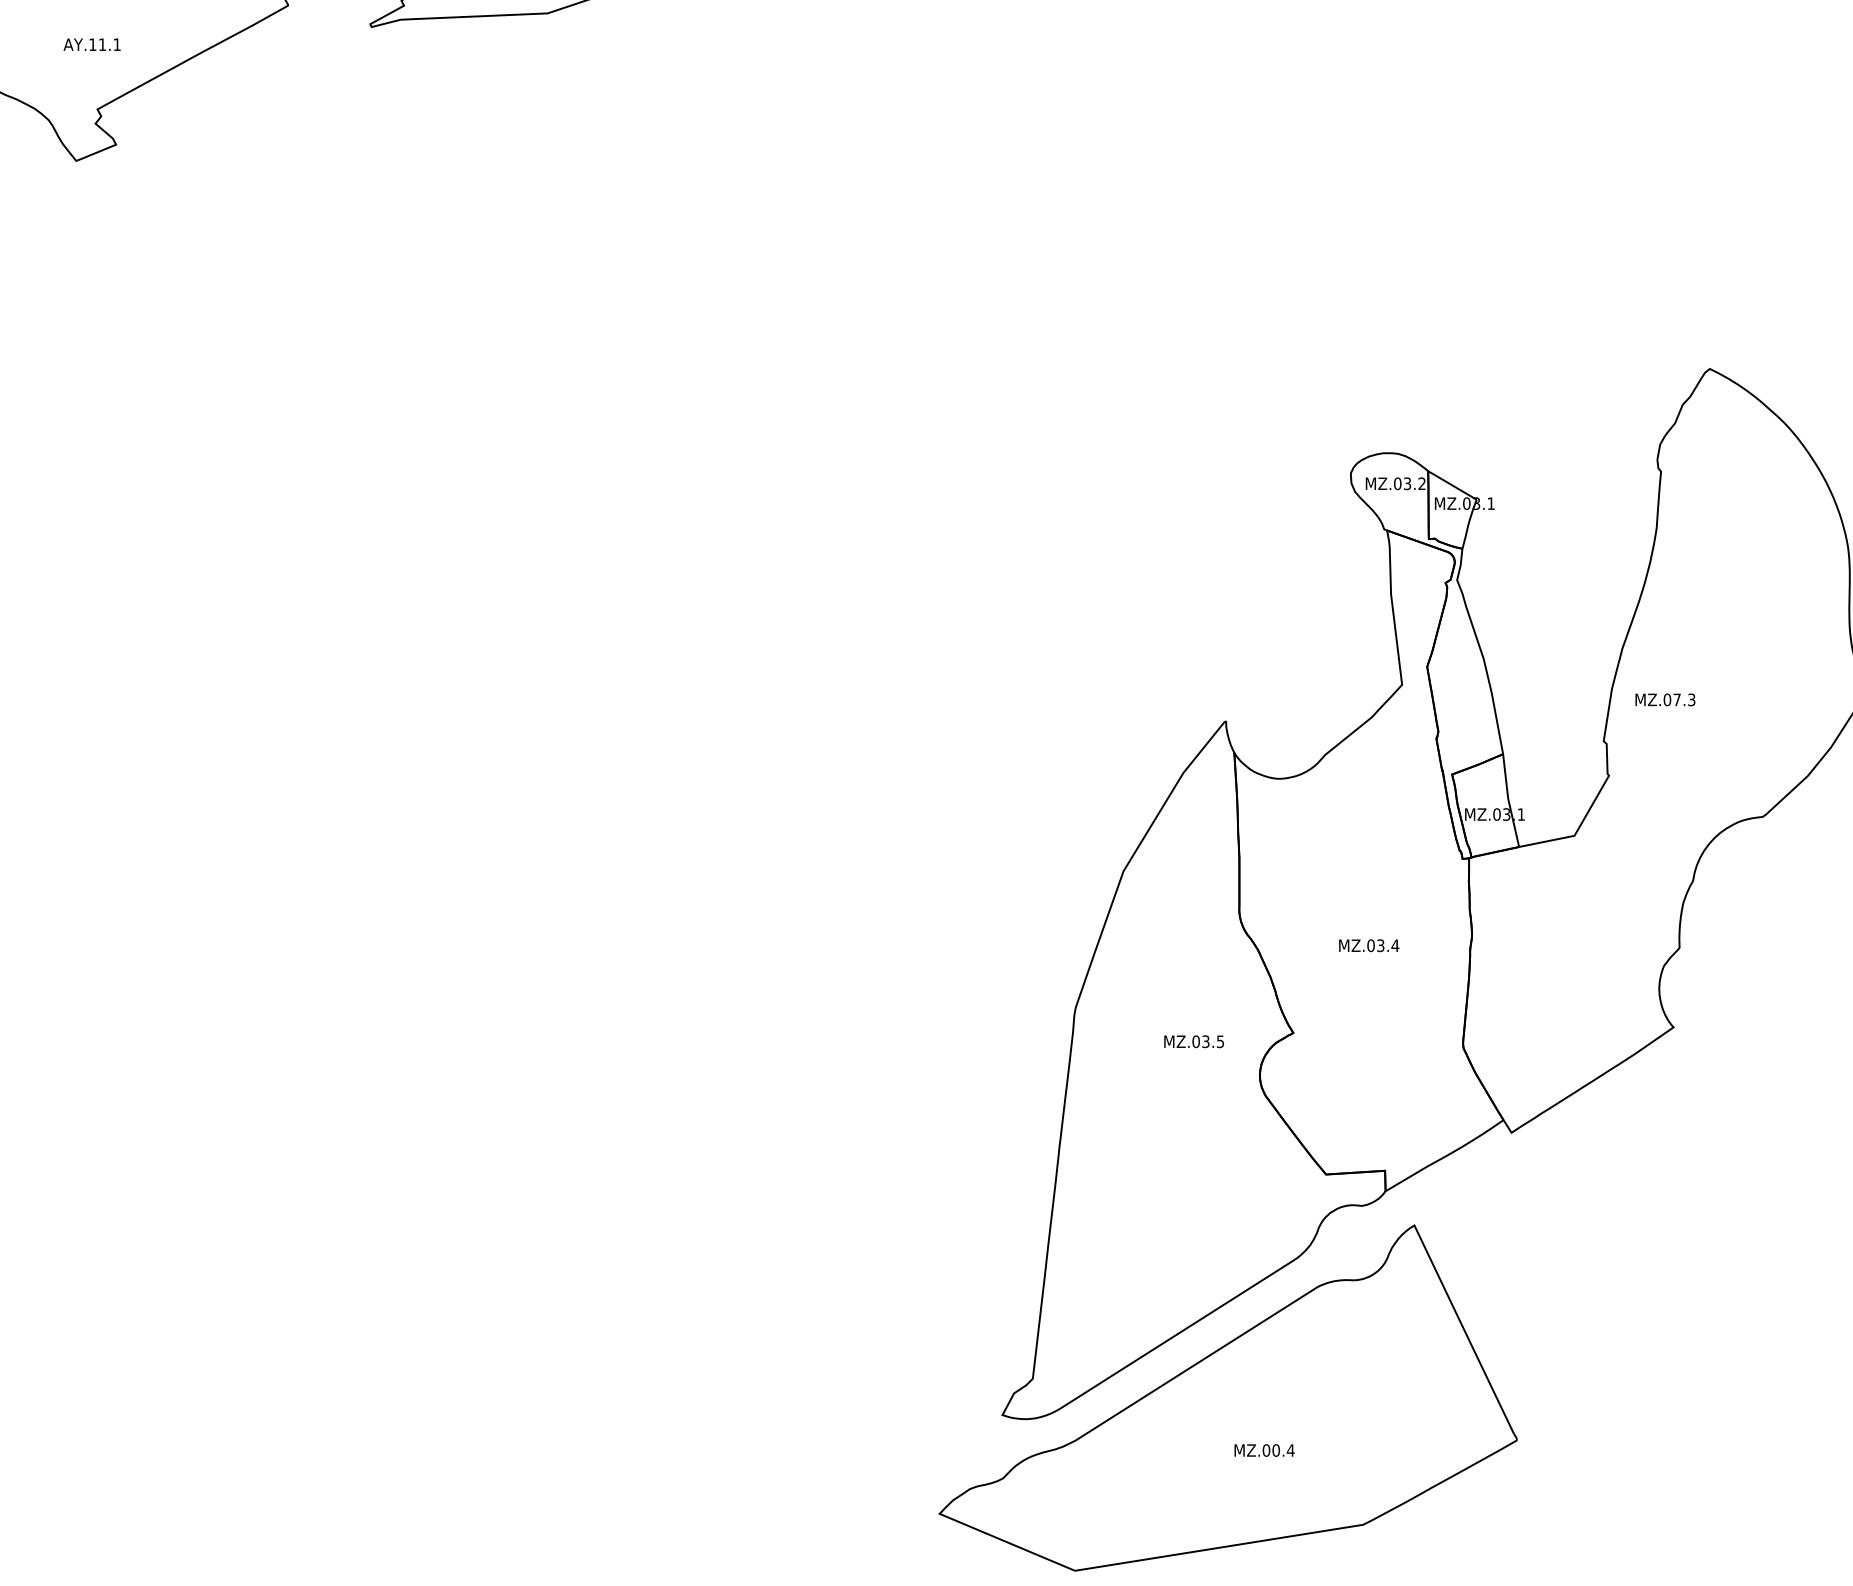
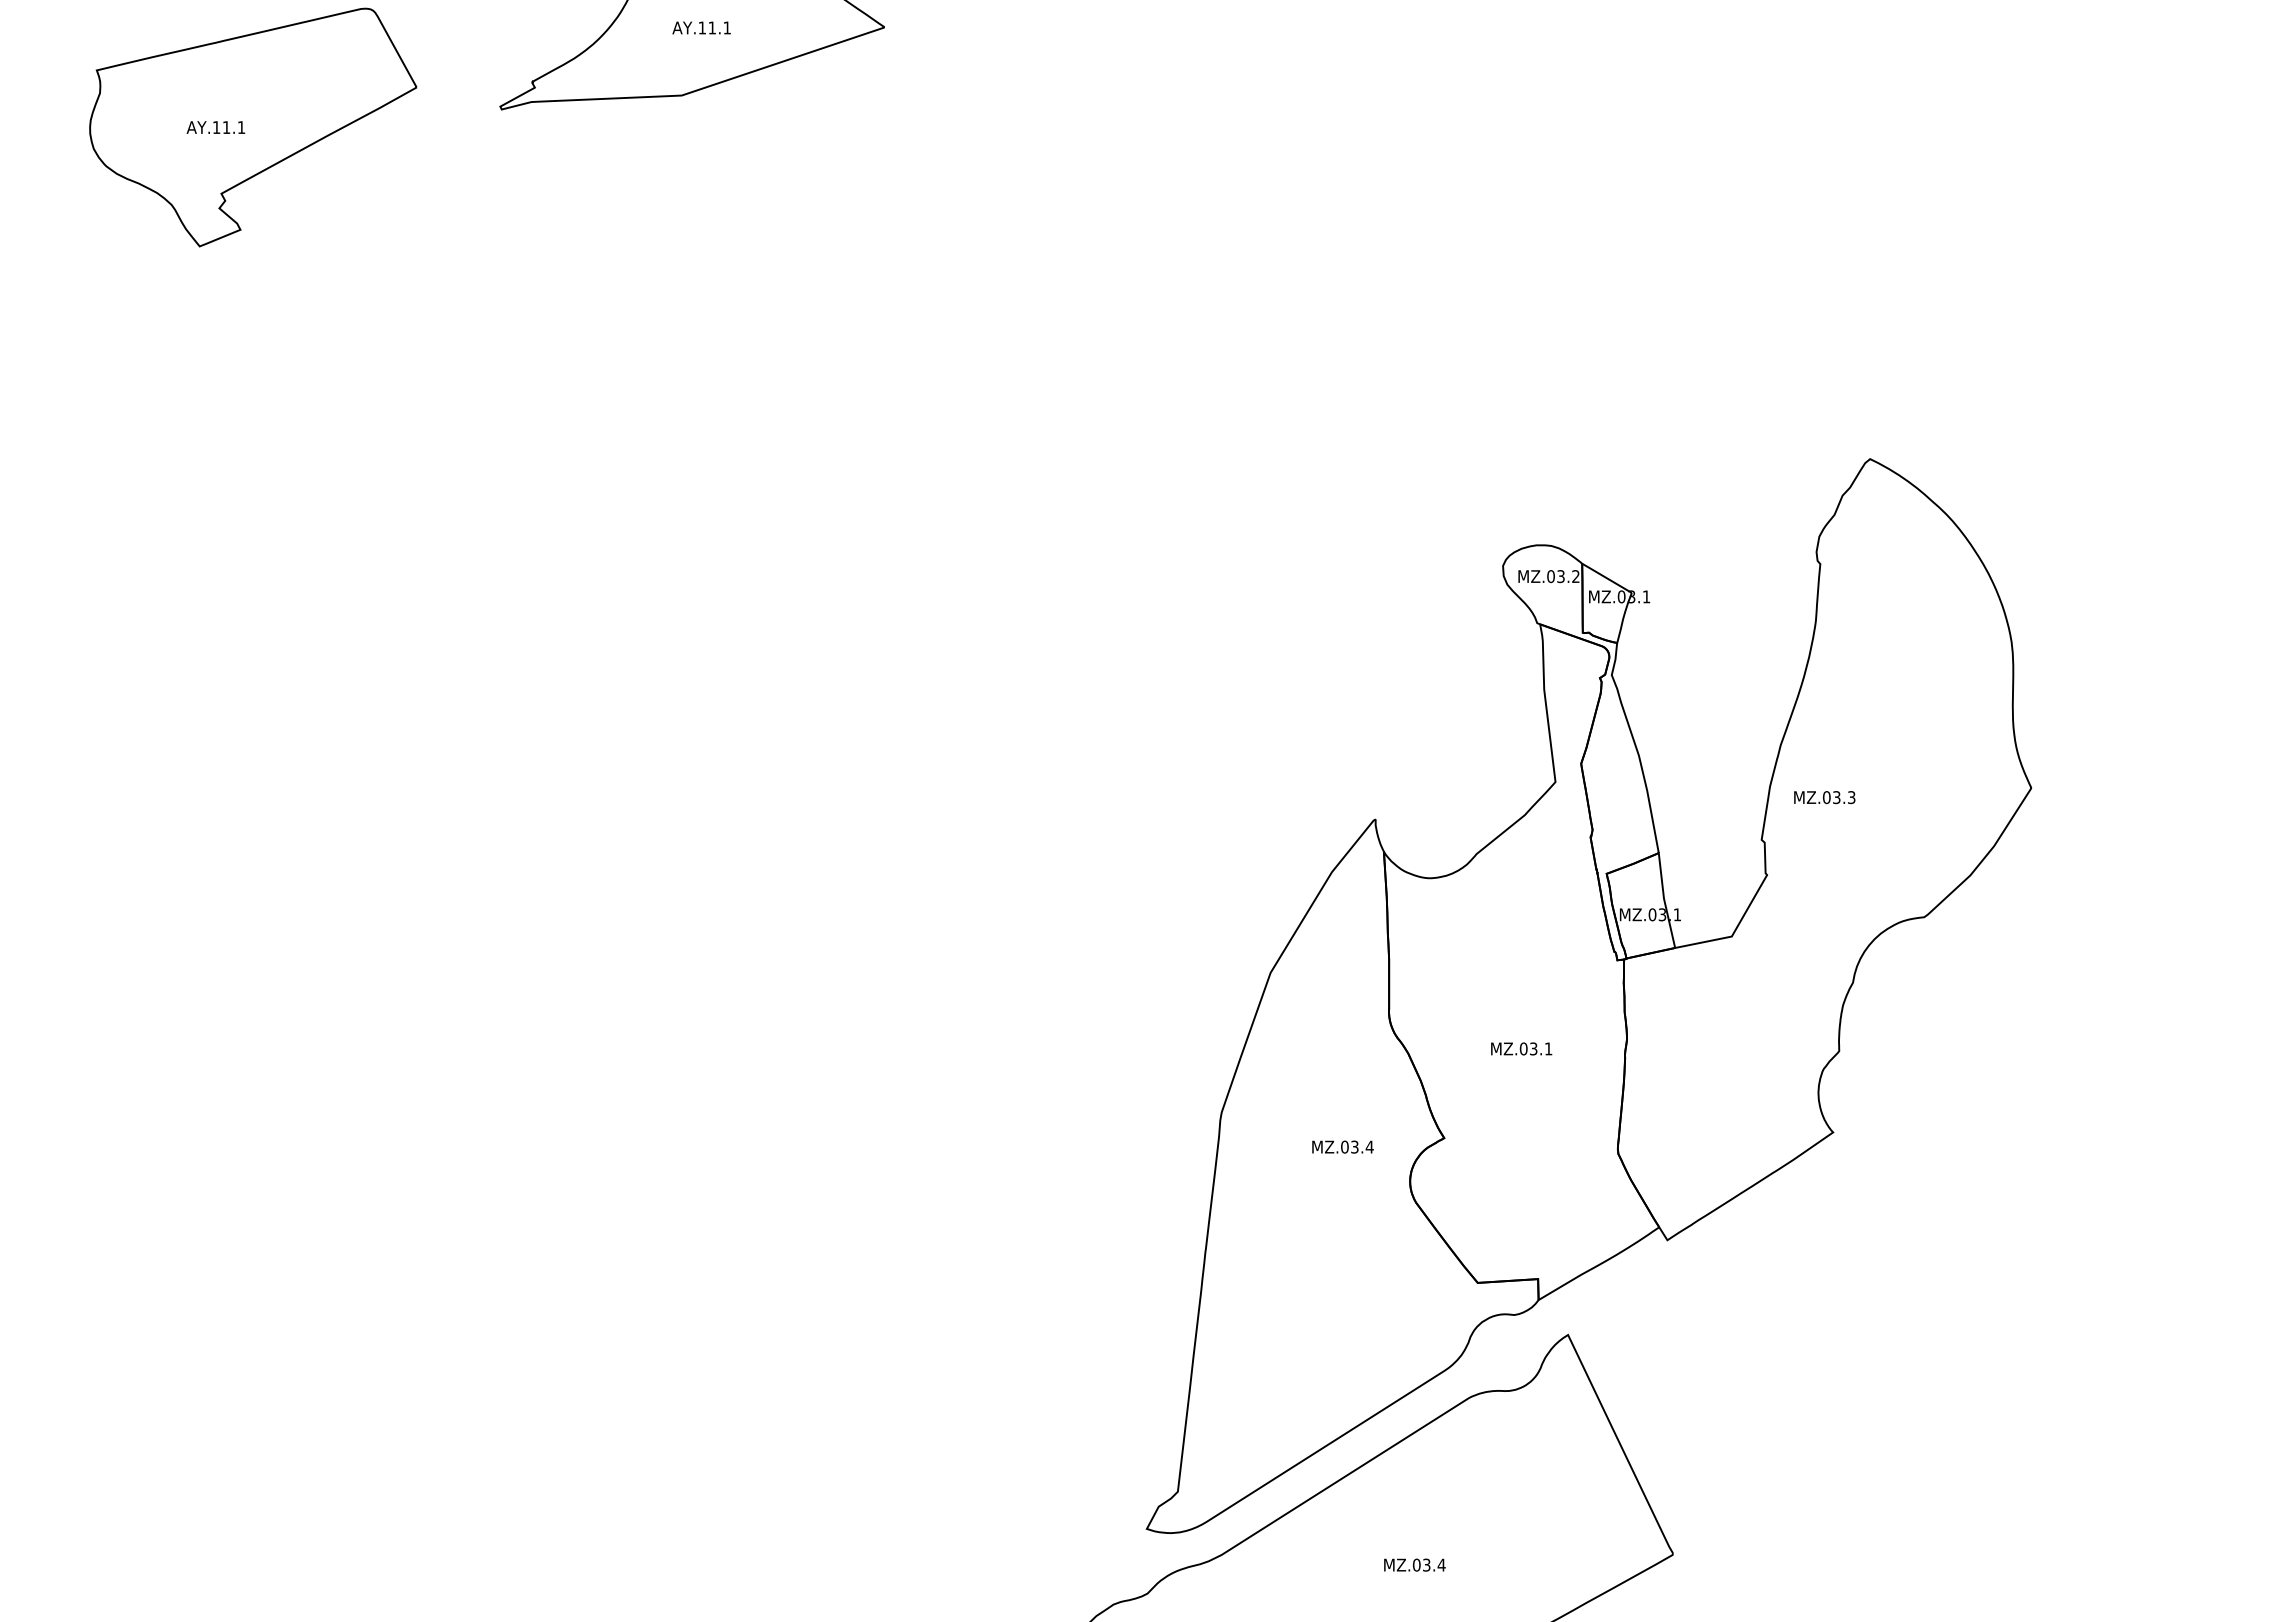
text: (1676, 699) -> (1836, 797), MZ.07.3 -> MZ.03.3
text: (1395, 945) -> (1548, 1048), MZ.03.4 -> MZ.03.1
text: (1220, 1041) -> (1369, 1146), MZ.03.5 -> MZ.03.4
text: (1275, 1449) -> (1426, 1564), MZ.00.4 -> MZ.03.4

